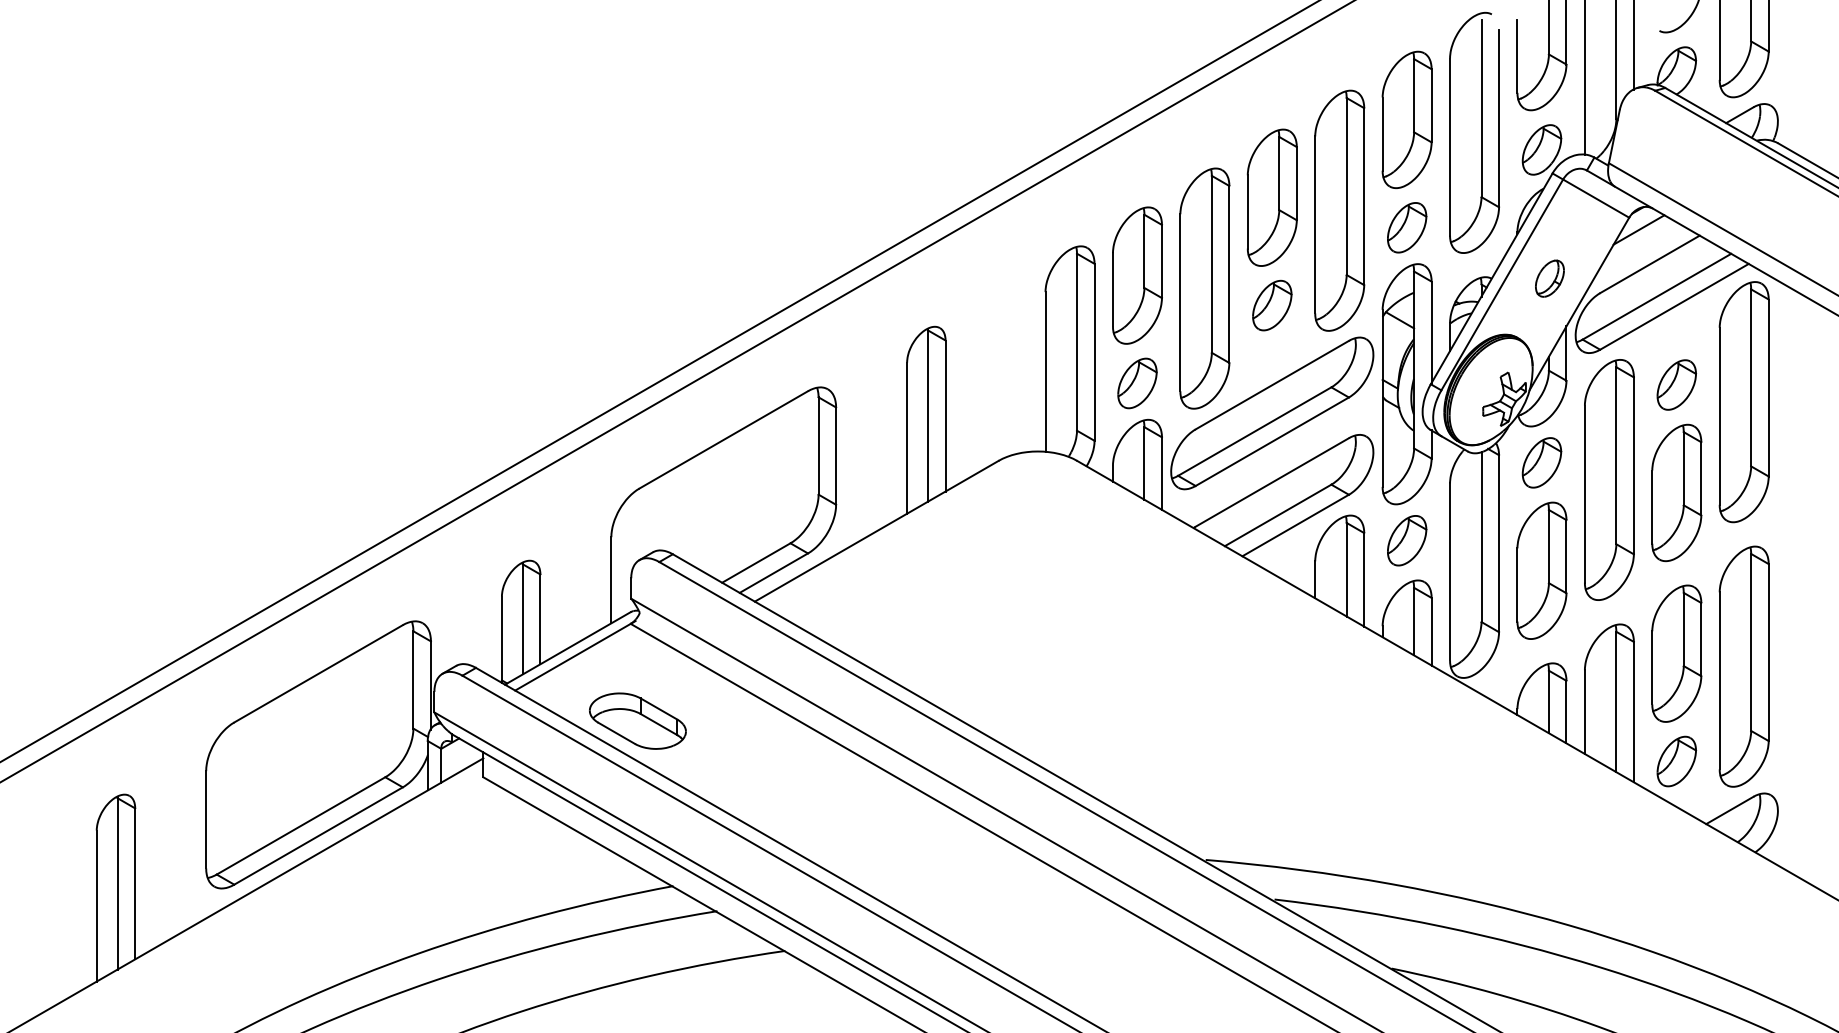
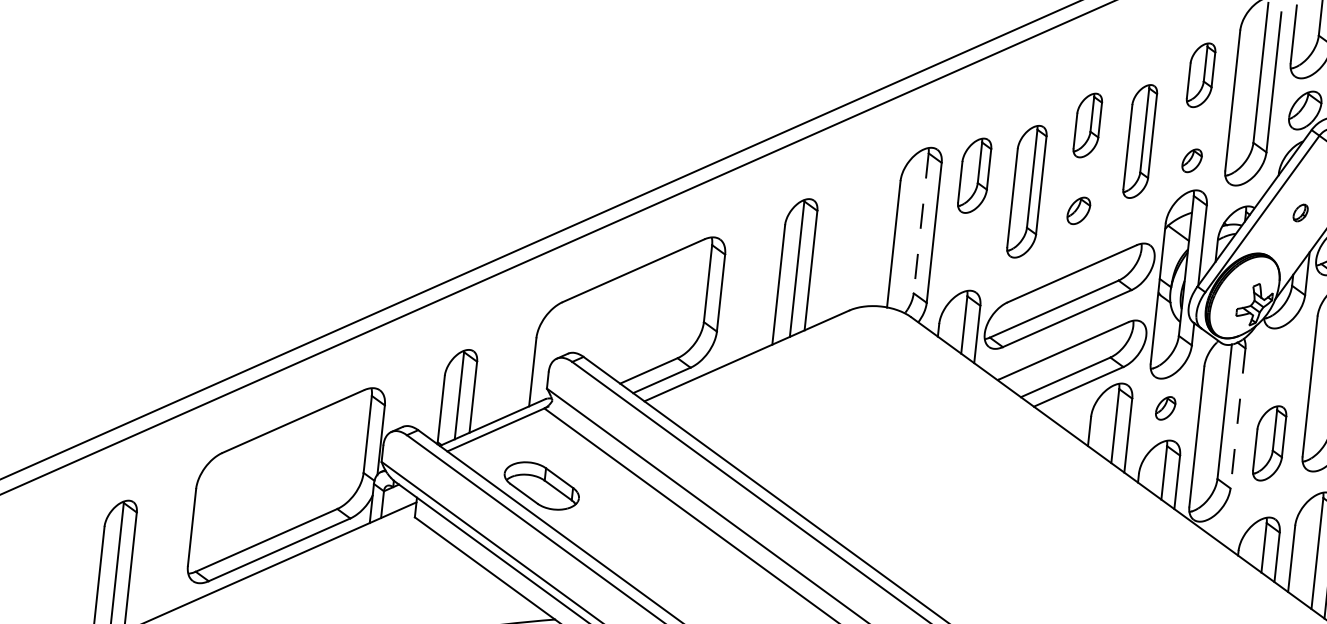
part: (1406, 119) -> (1200, 75), size x0.6
part: (1271, 197) -> (1087, 125), size x0.6
part: (1339, 210) -> (1139, 141), size x0.6
part: (1407, 227) -> (1192, 160), size x0.6
part: (1137, 275) -> (974, 175), size x0.7
part: (1549, 278) -> (1300, 212), size x0.6
part: (1204, 288) -> (1026, 191), size x0.7
part: (1272, 305) -> (1078, 210), size x0.7
line: (1077, 342) -> (921, 223), solid -> dashed
part: (1137, 383) -> (965, 261), removed
part: (1541, 462) -> (1278, 357), removed
part: (1407, 540) -> (1165, 408), size x0.6
line: (1499, 544) -> (1238, 419), solid -> dashed
part: (1541, 570) -> (1269, 443), size x0.7

